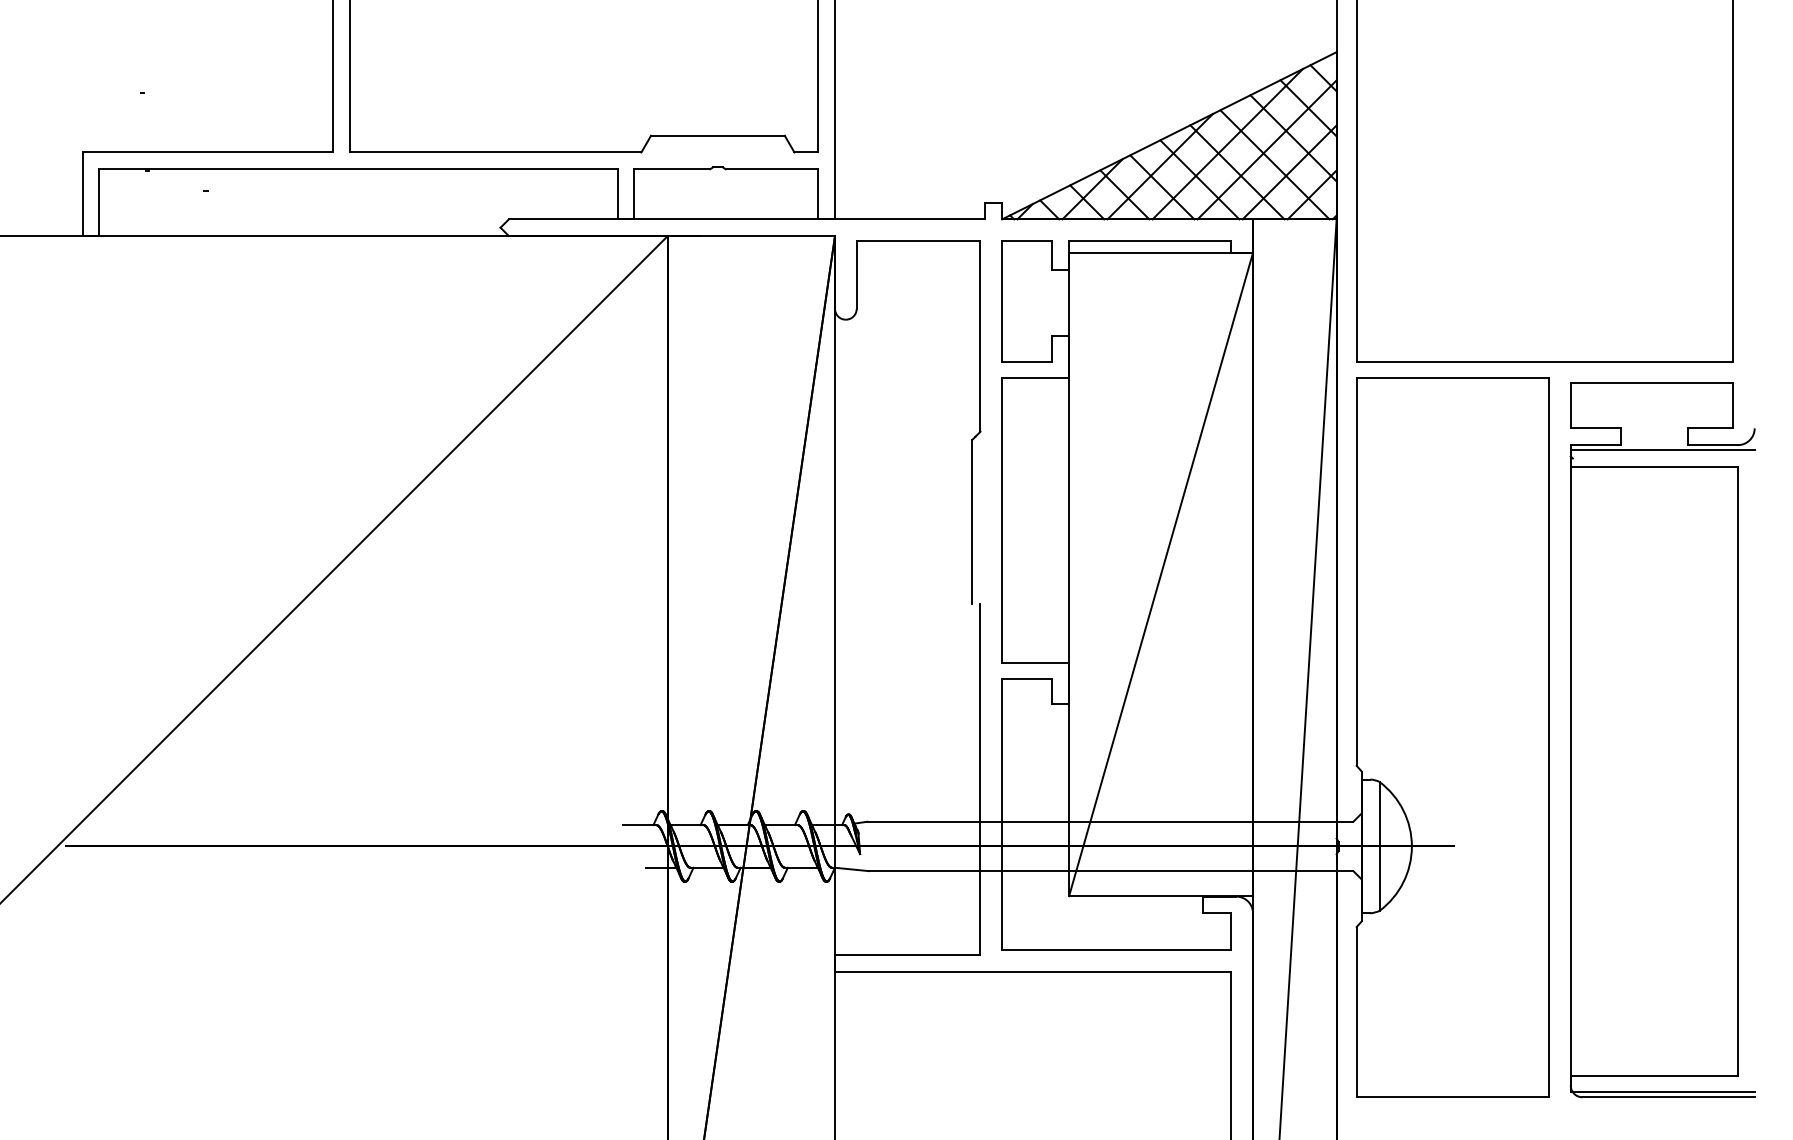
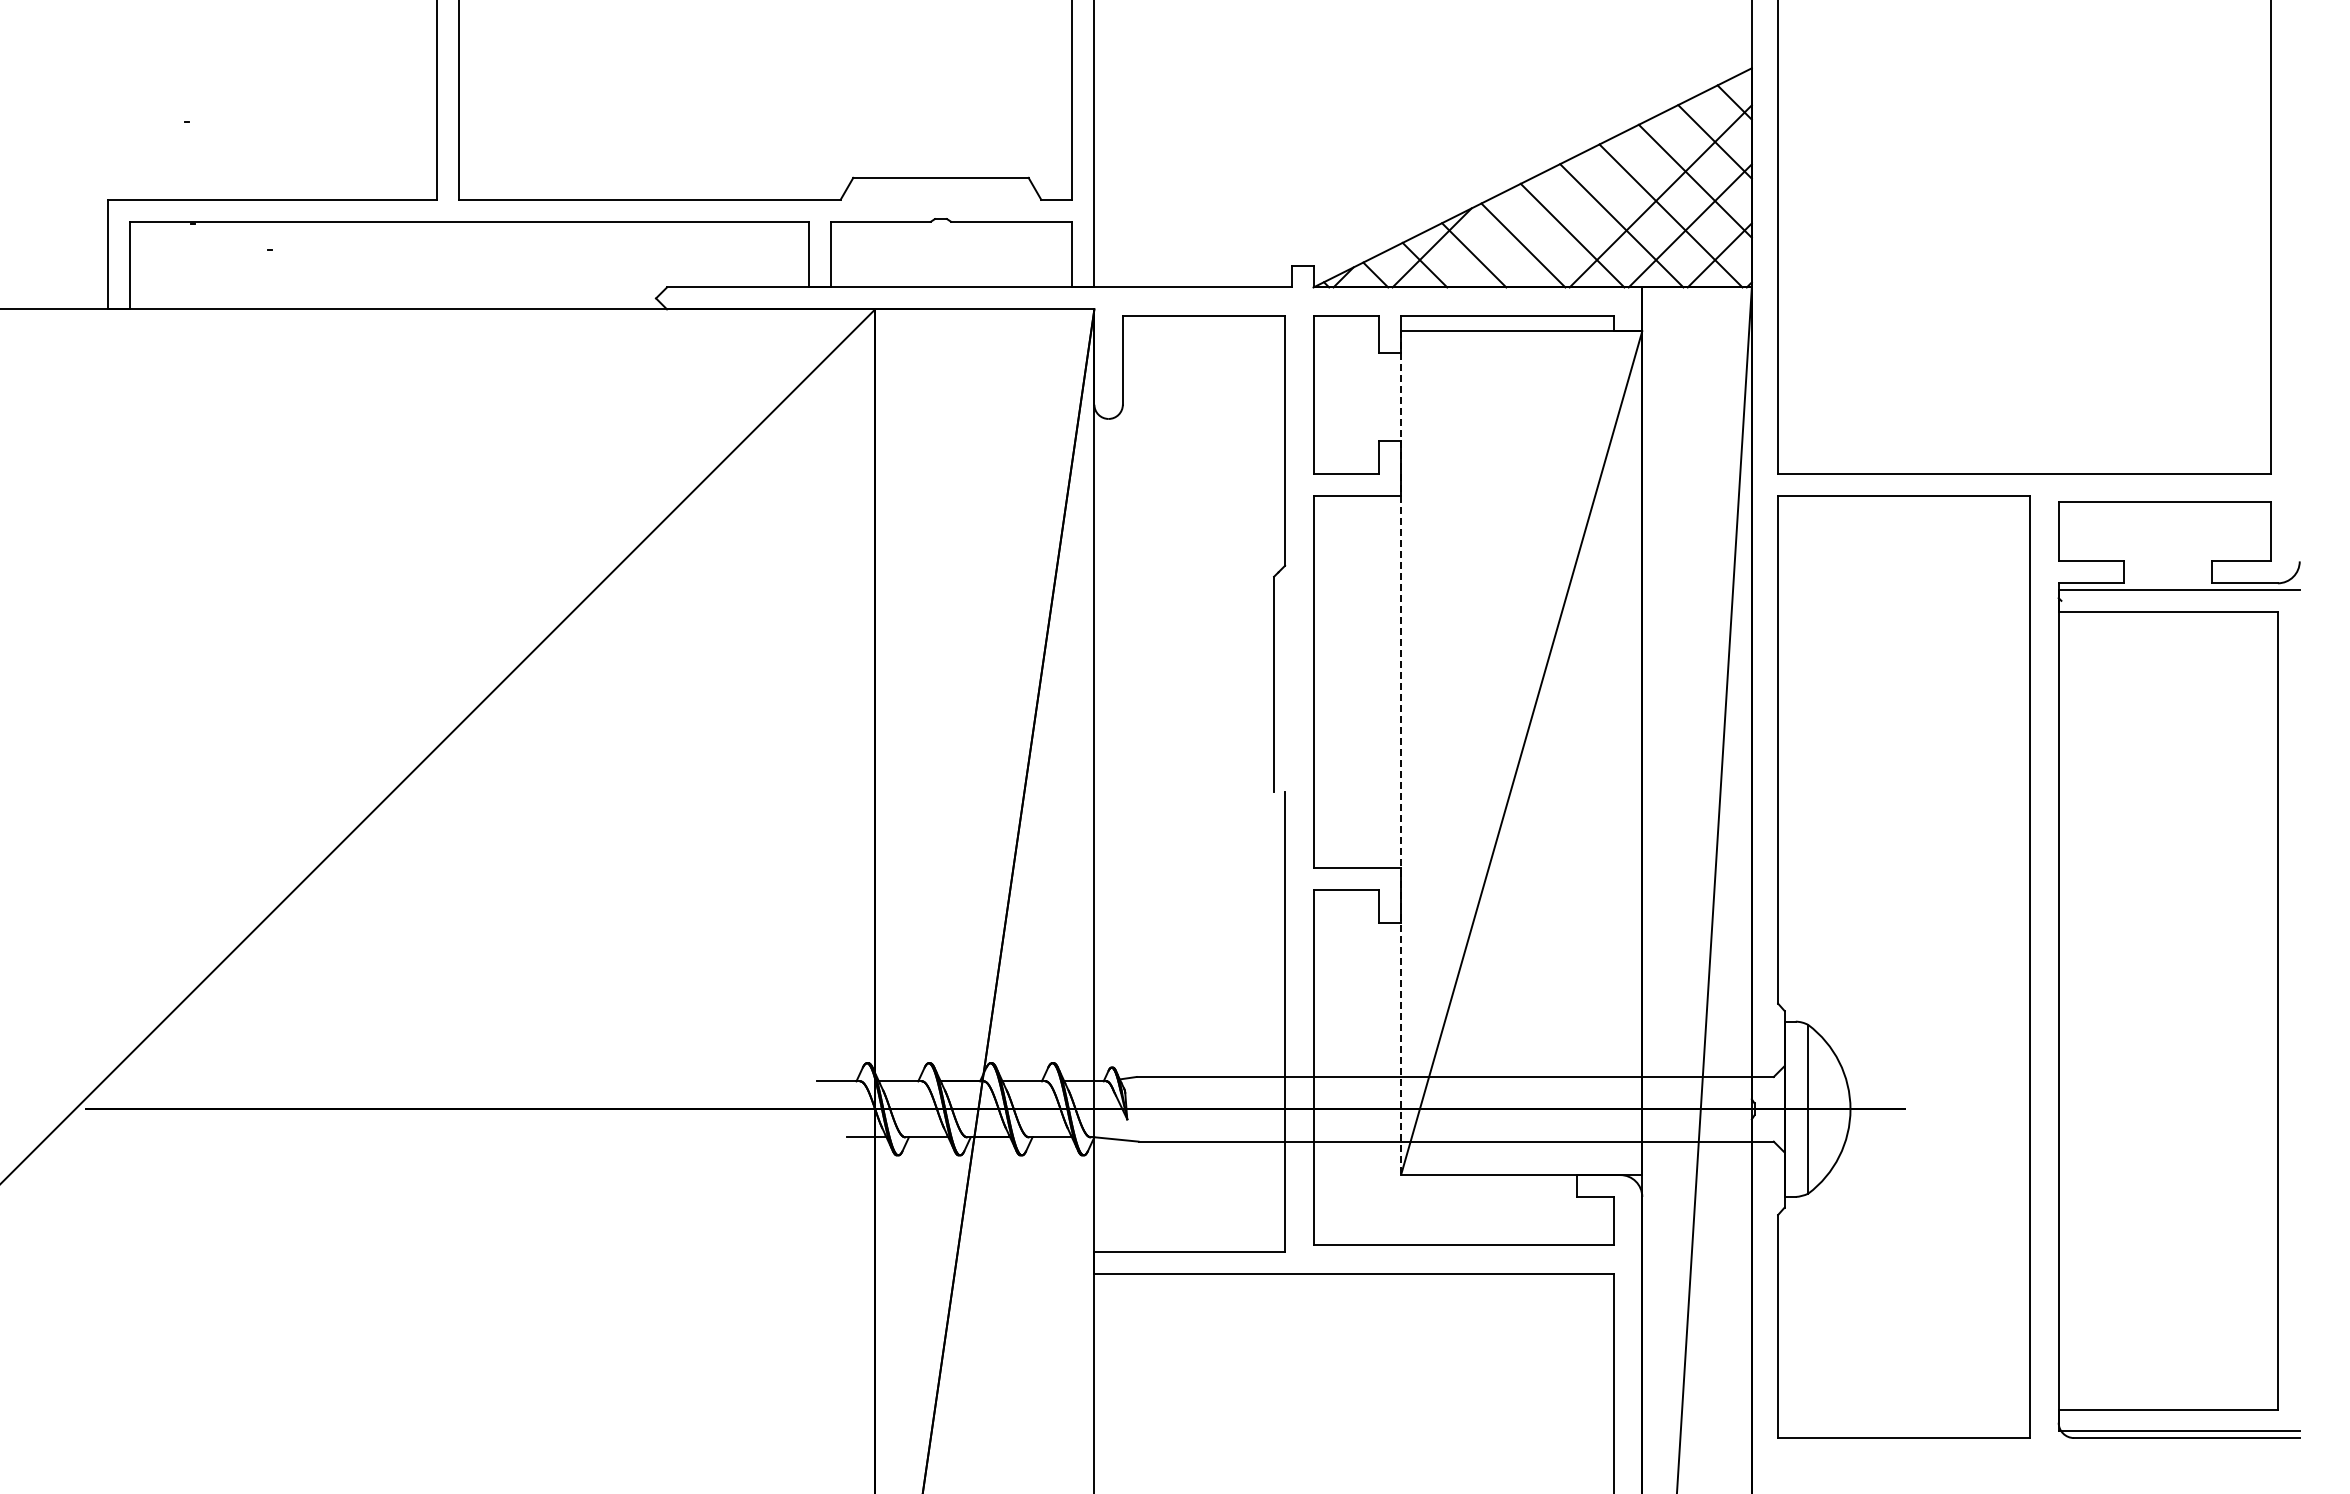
line: (1227, 143) -> (1608, 188), removed
line: (1160, 166) -> (1520, 218), removed
line: (1069, 574) -> (1401, 752), solid -> dashed

